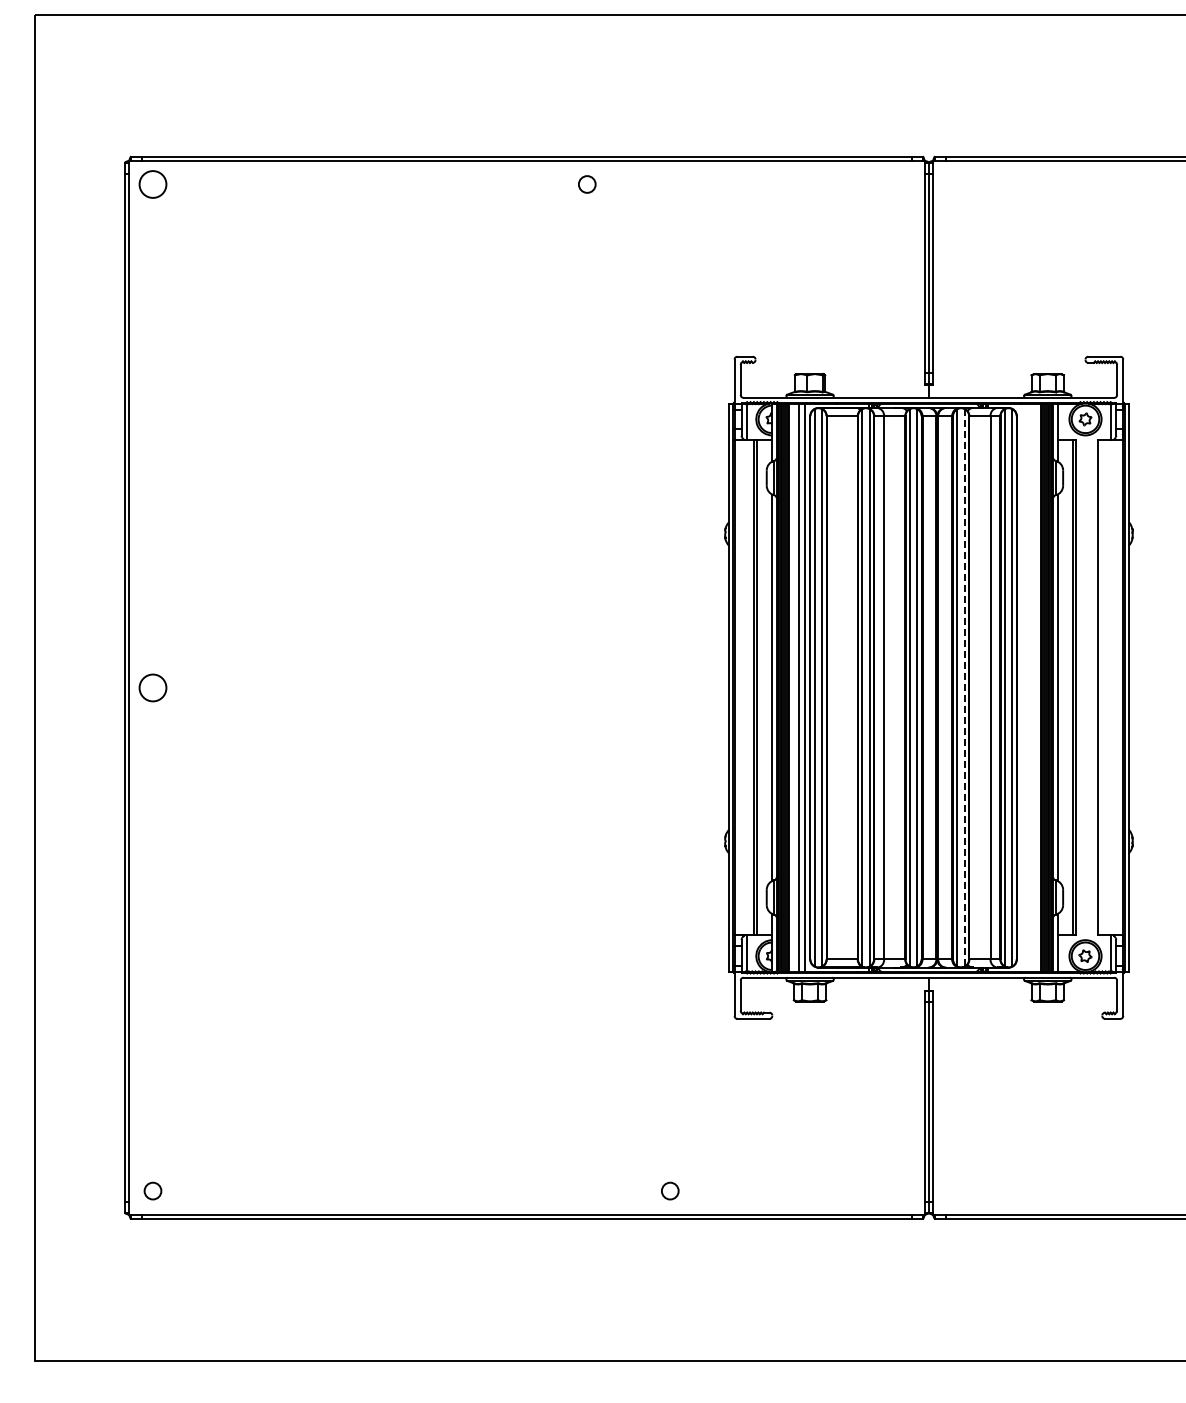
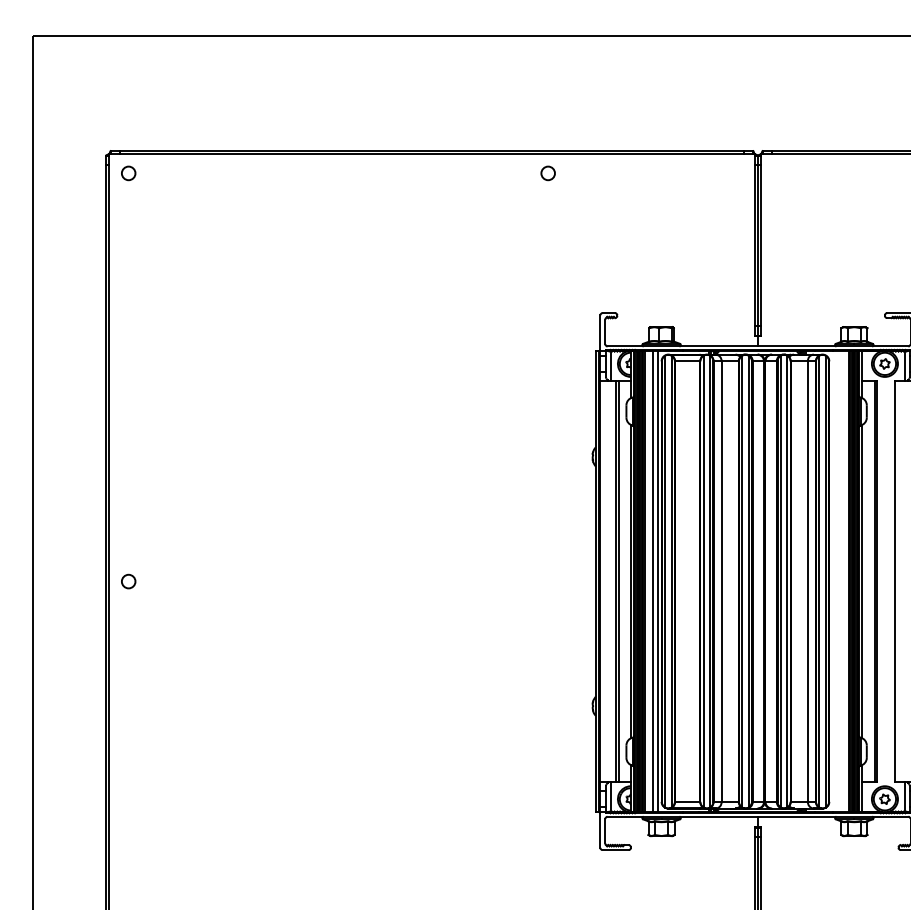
circle: (152, 184) -> (128, 173), size x0.62
circle: (587, 184) -> (548, 173), moved
circle: (152, 687) -> (128, 581), size x0.62
line: (964, 687) -> (786, 581), dashed -> solid

